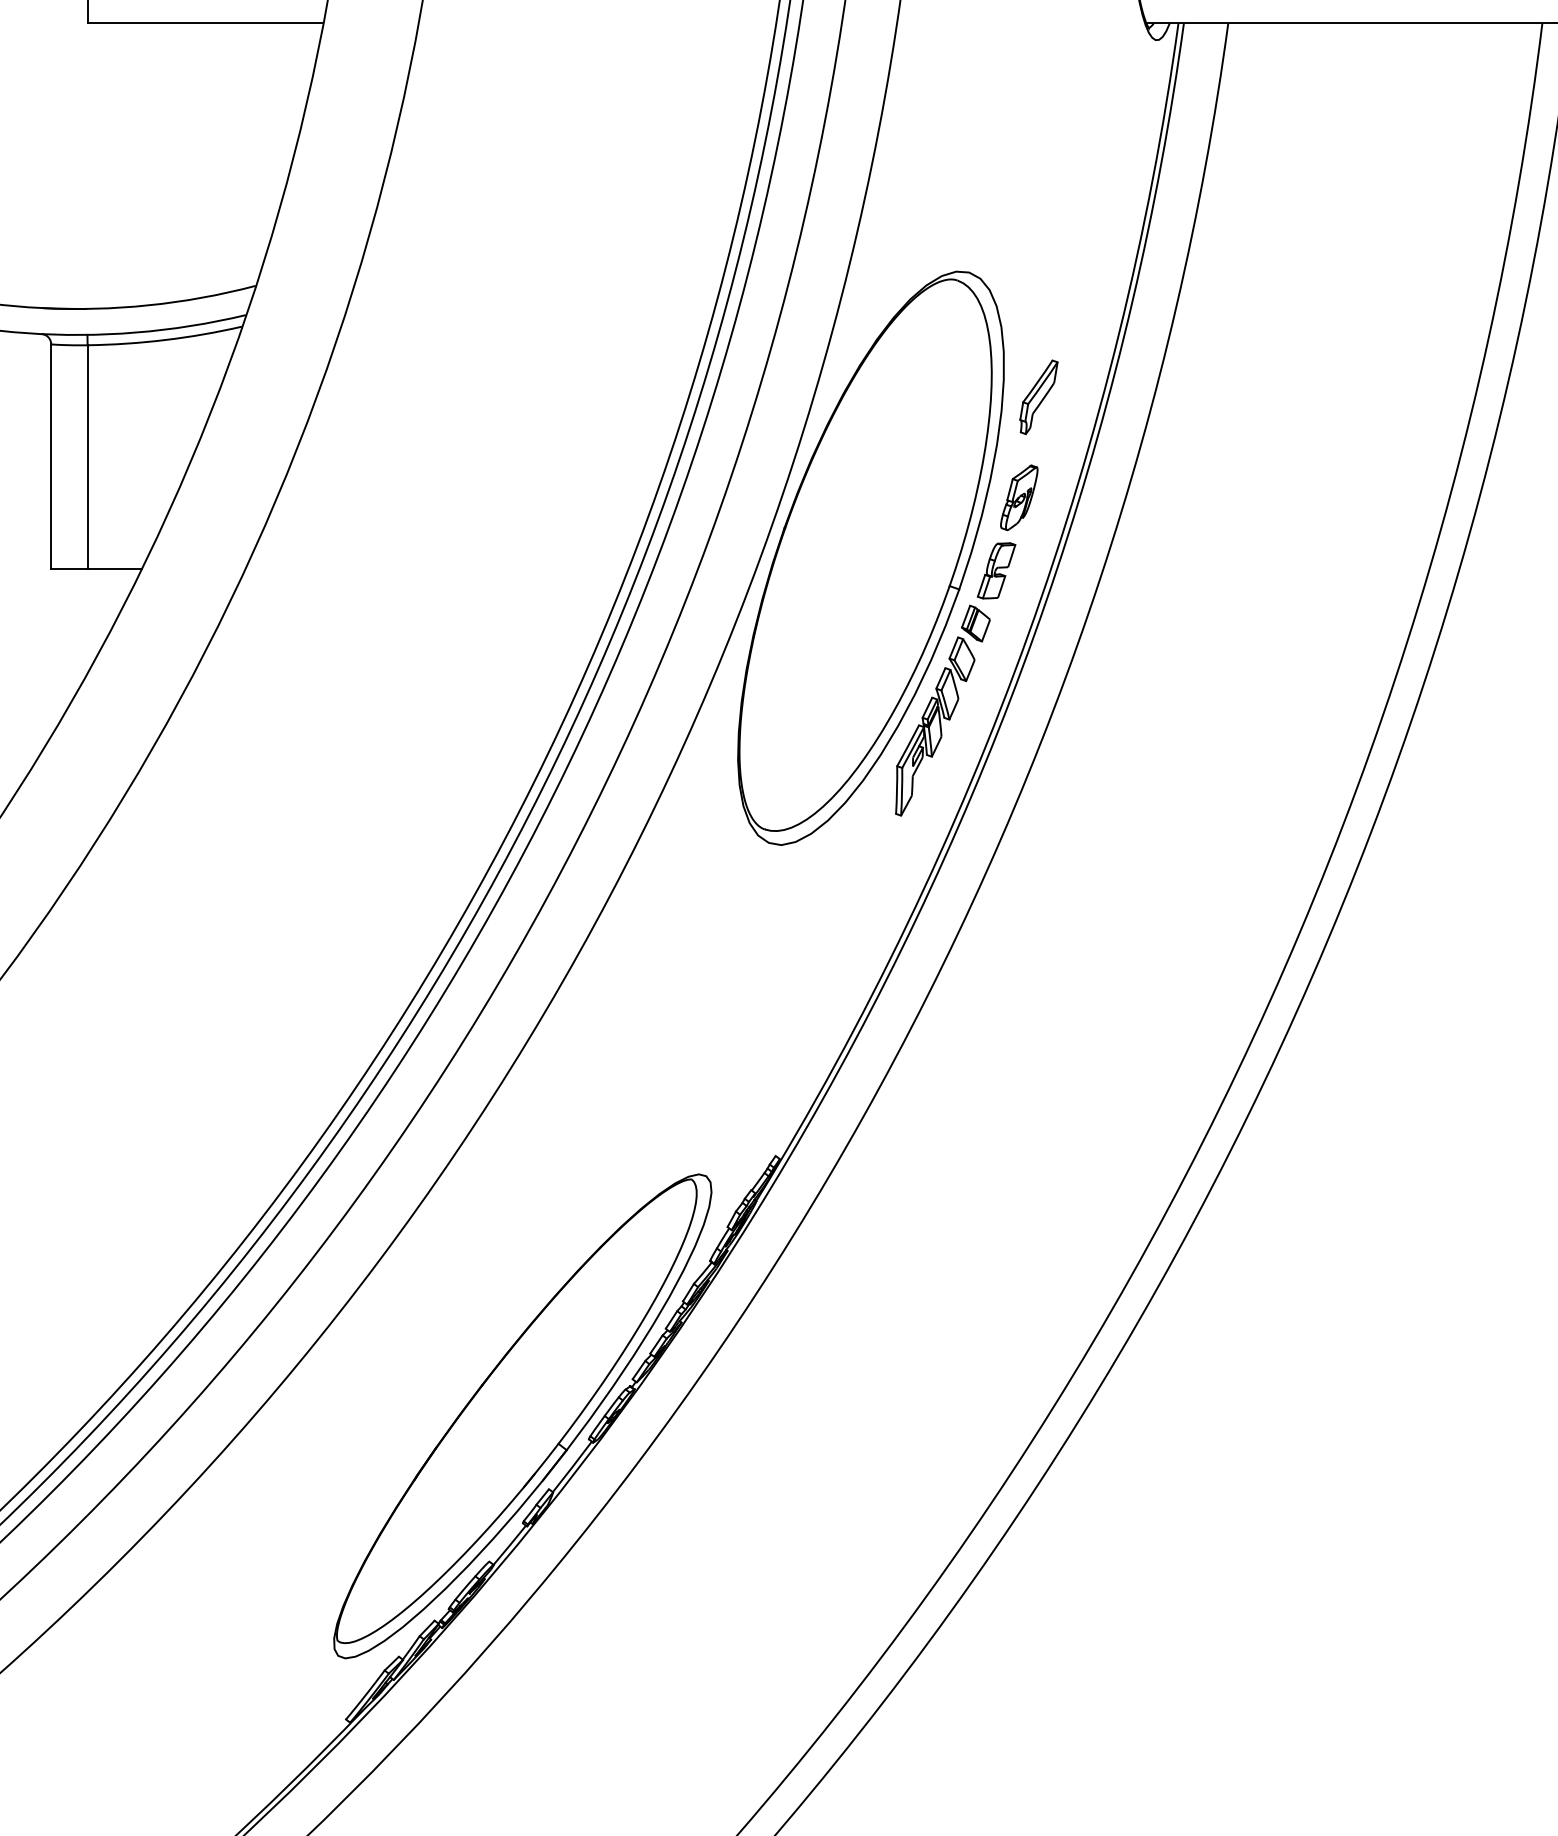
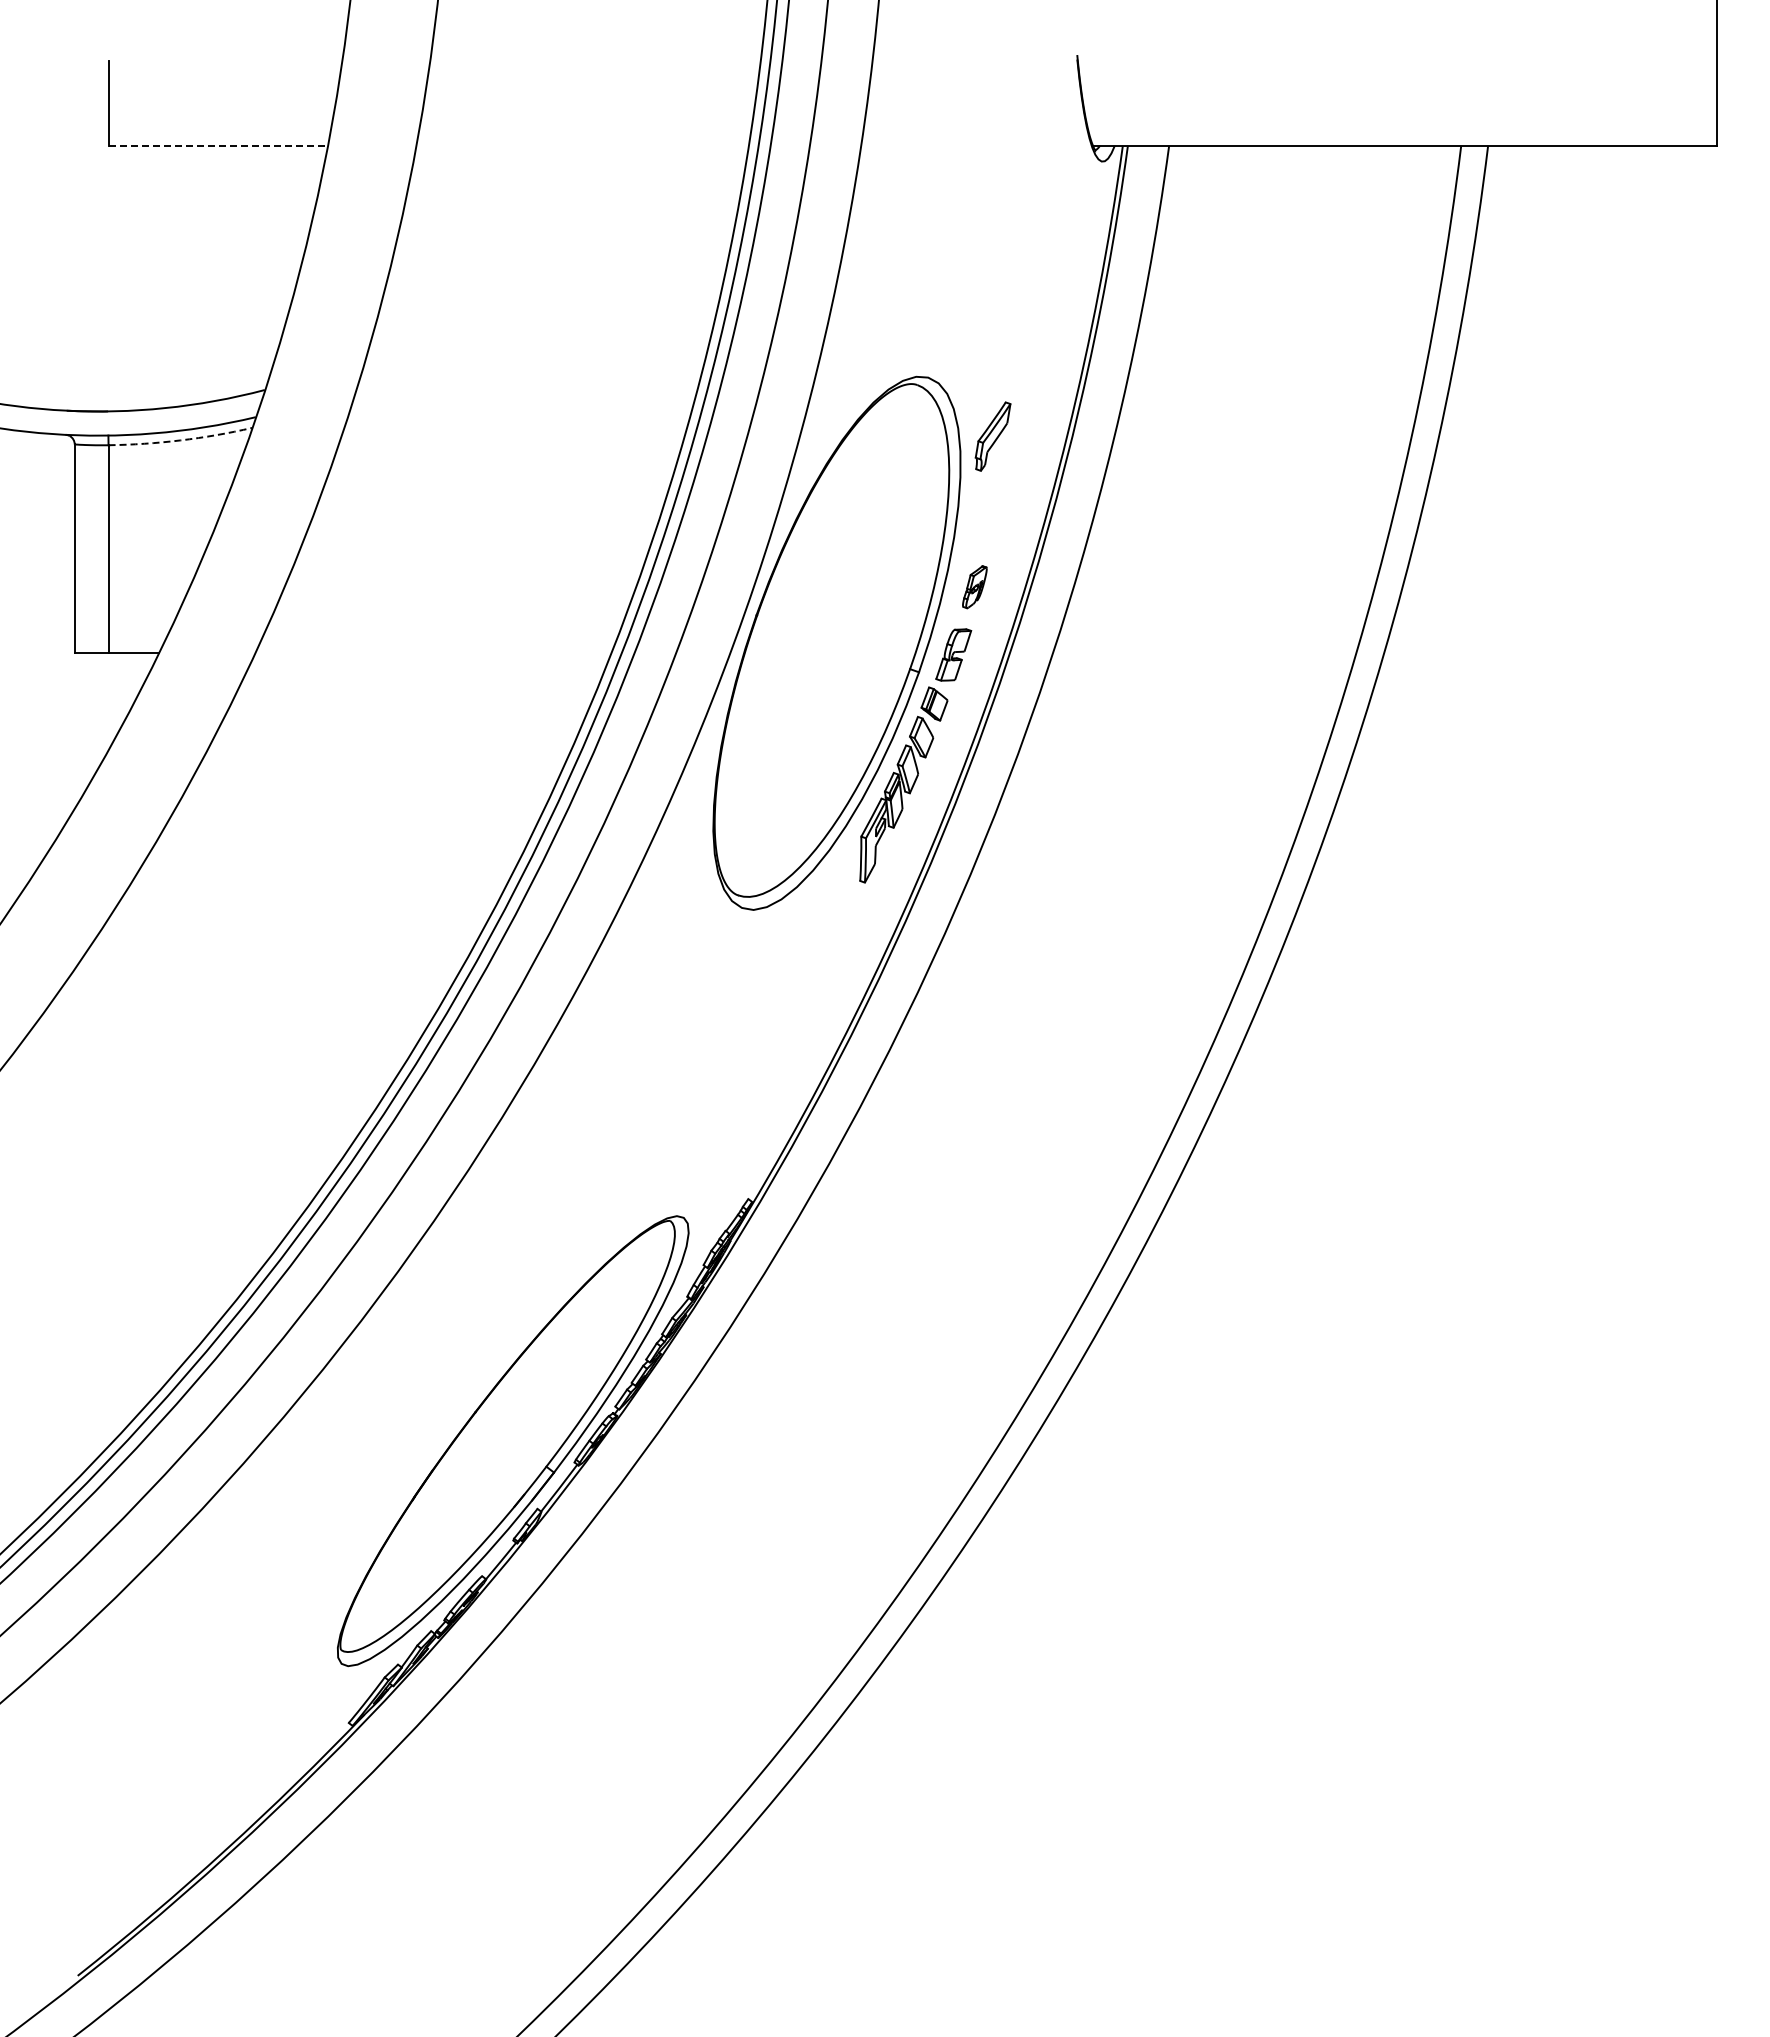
line: (205, 22) -> (218, 145), solid -> dashed
arc: (164, 340) -> (180, 440), solid -> dashed
part: (1038, 397) -> (992, 436), moved
part: (1018, 498) -> (974, 587), size x0.7

